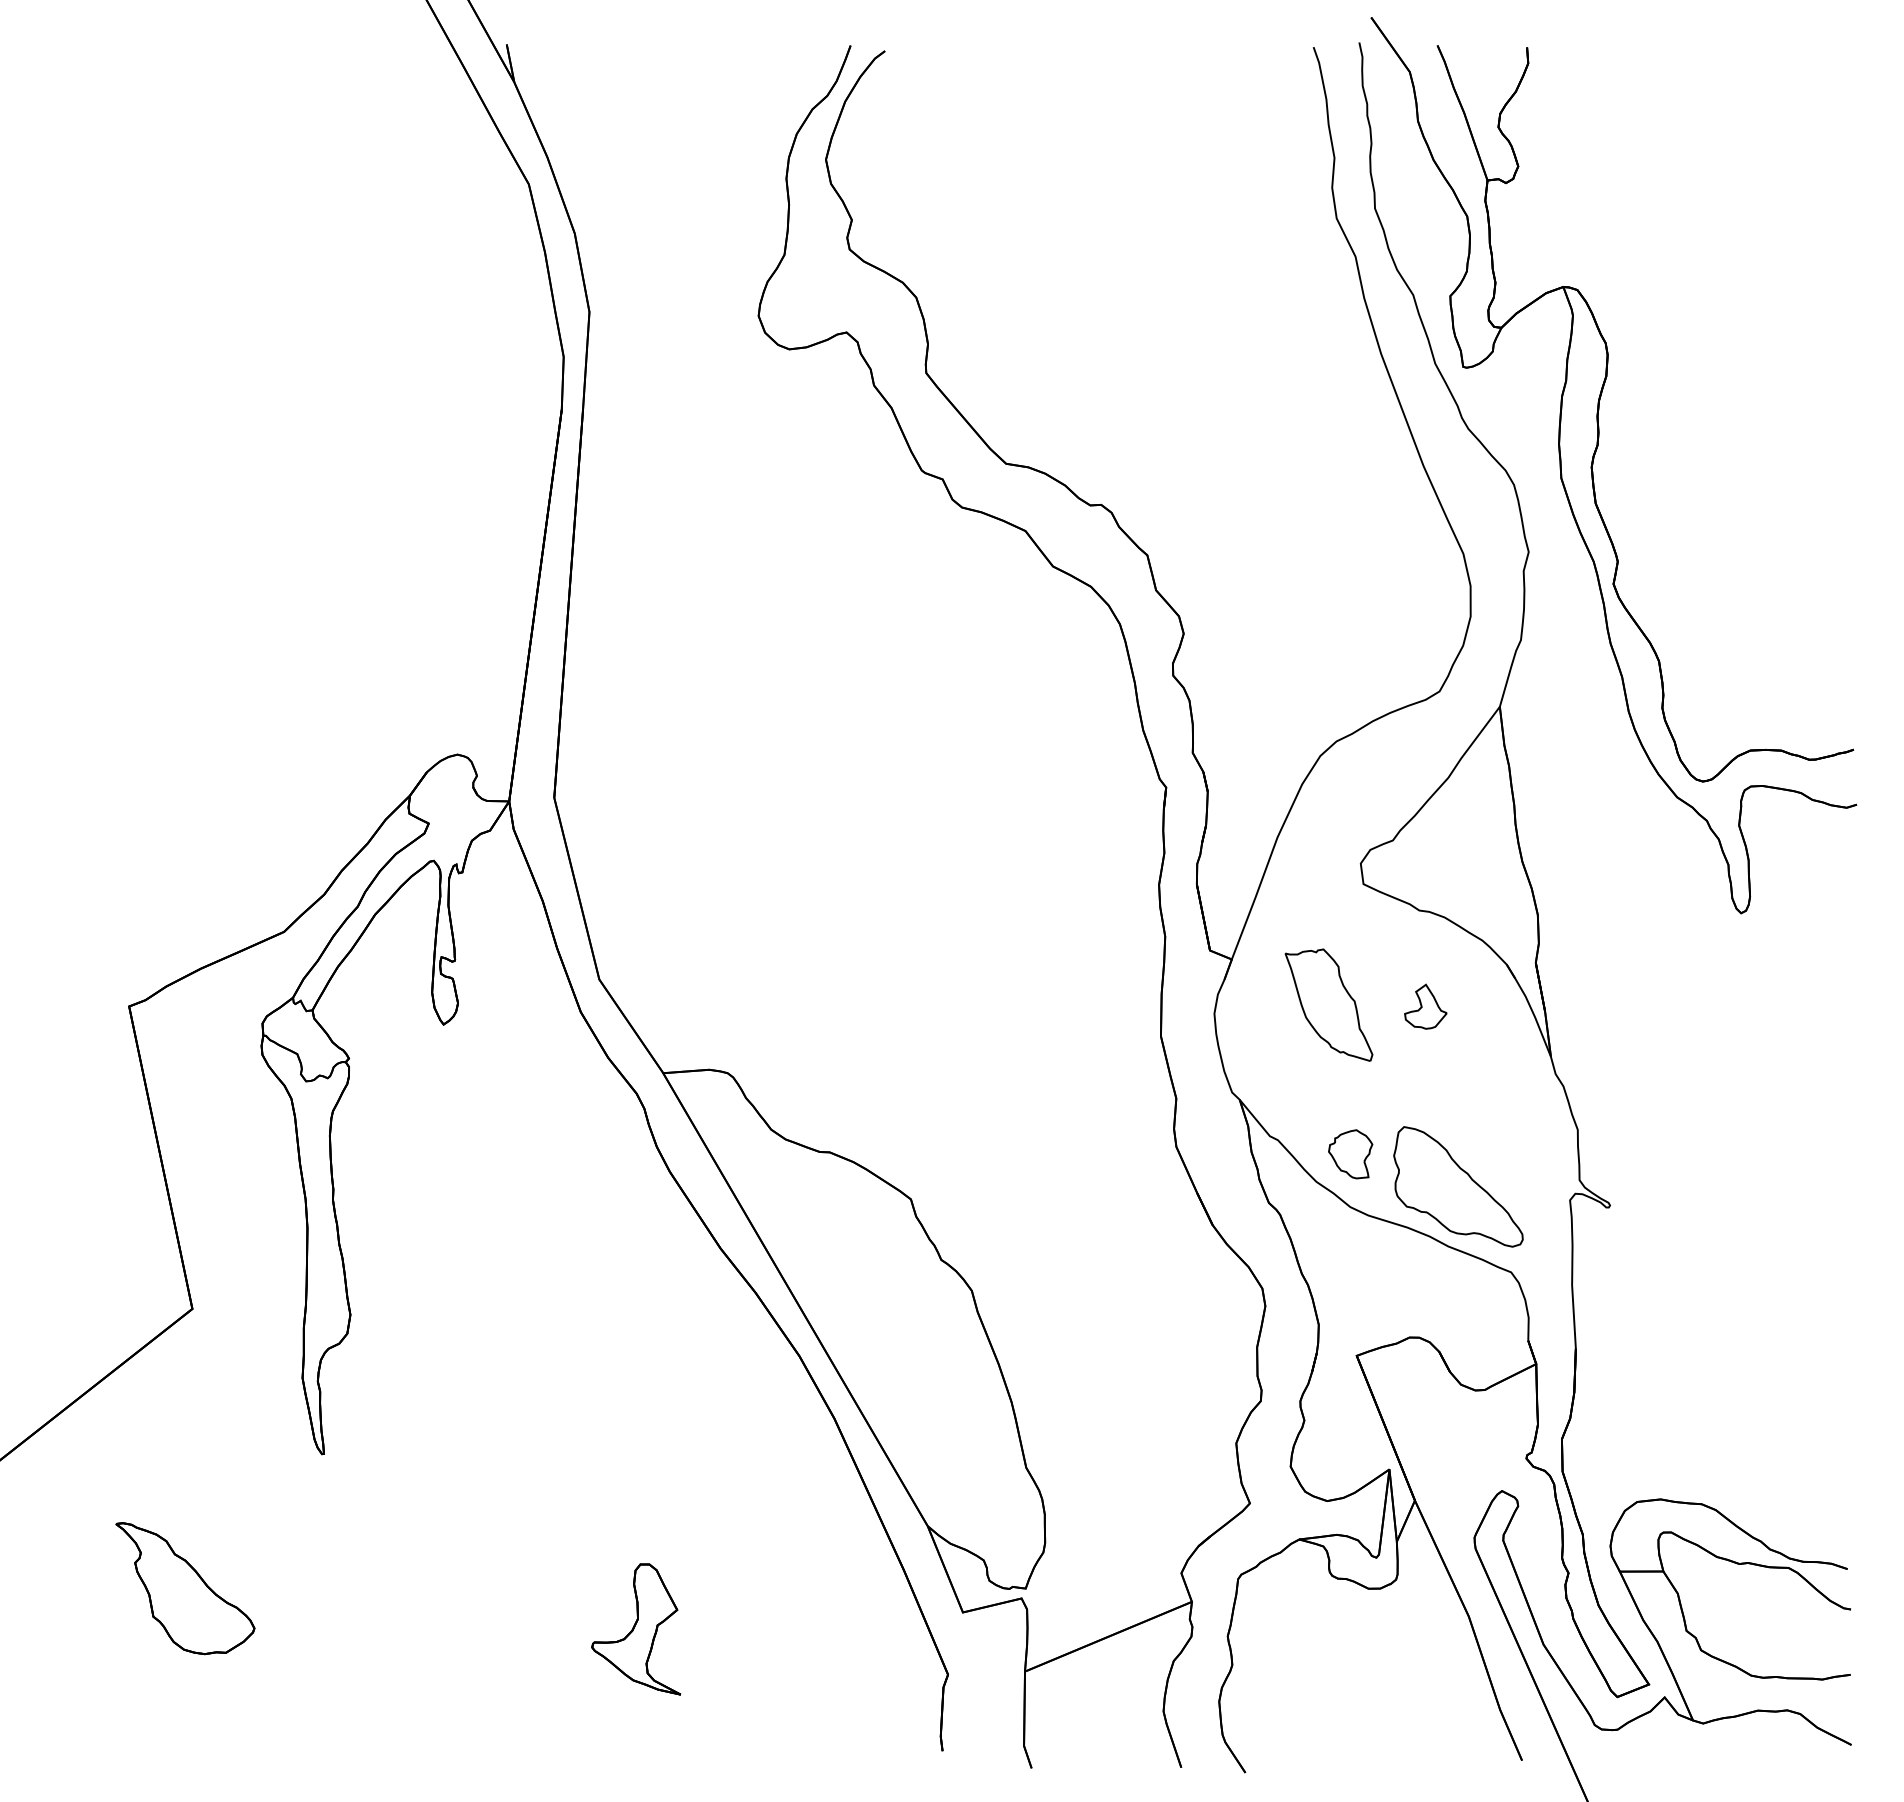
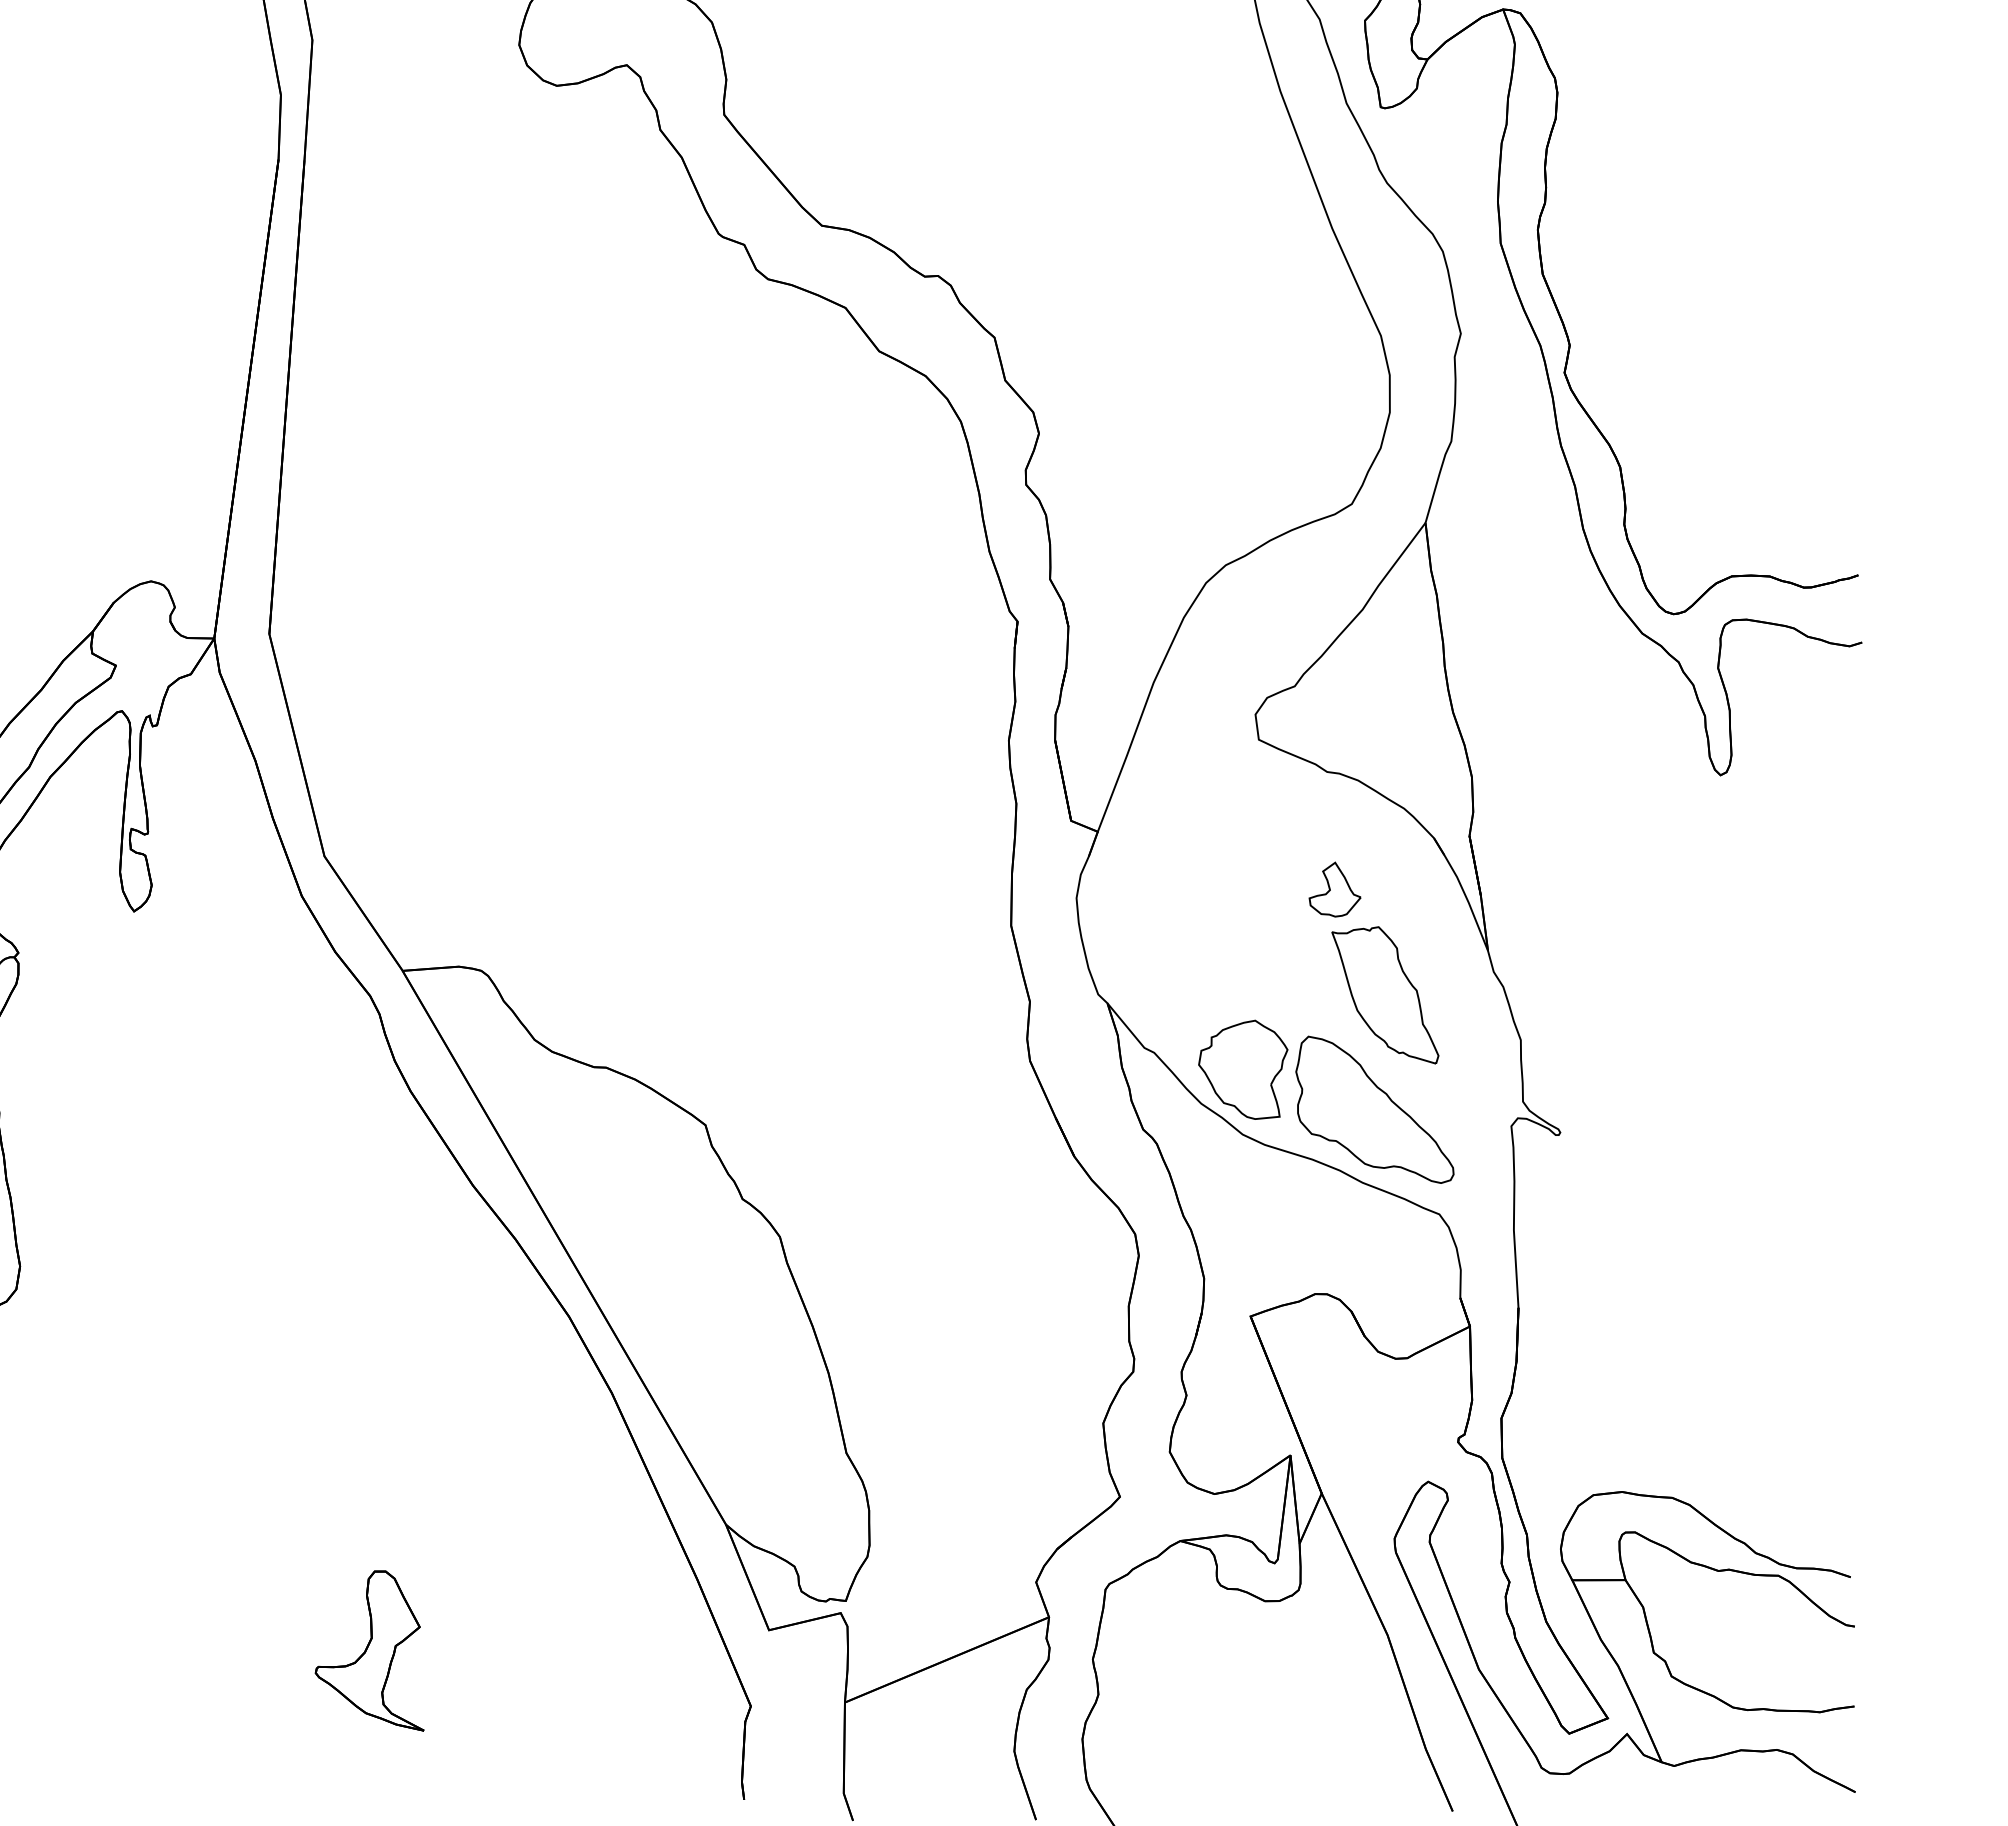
part: (1328, 1004) -> (1384, 994), moved
part: (1350, 1154) -> (1242, 1070), size x1.67

